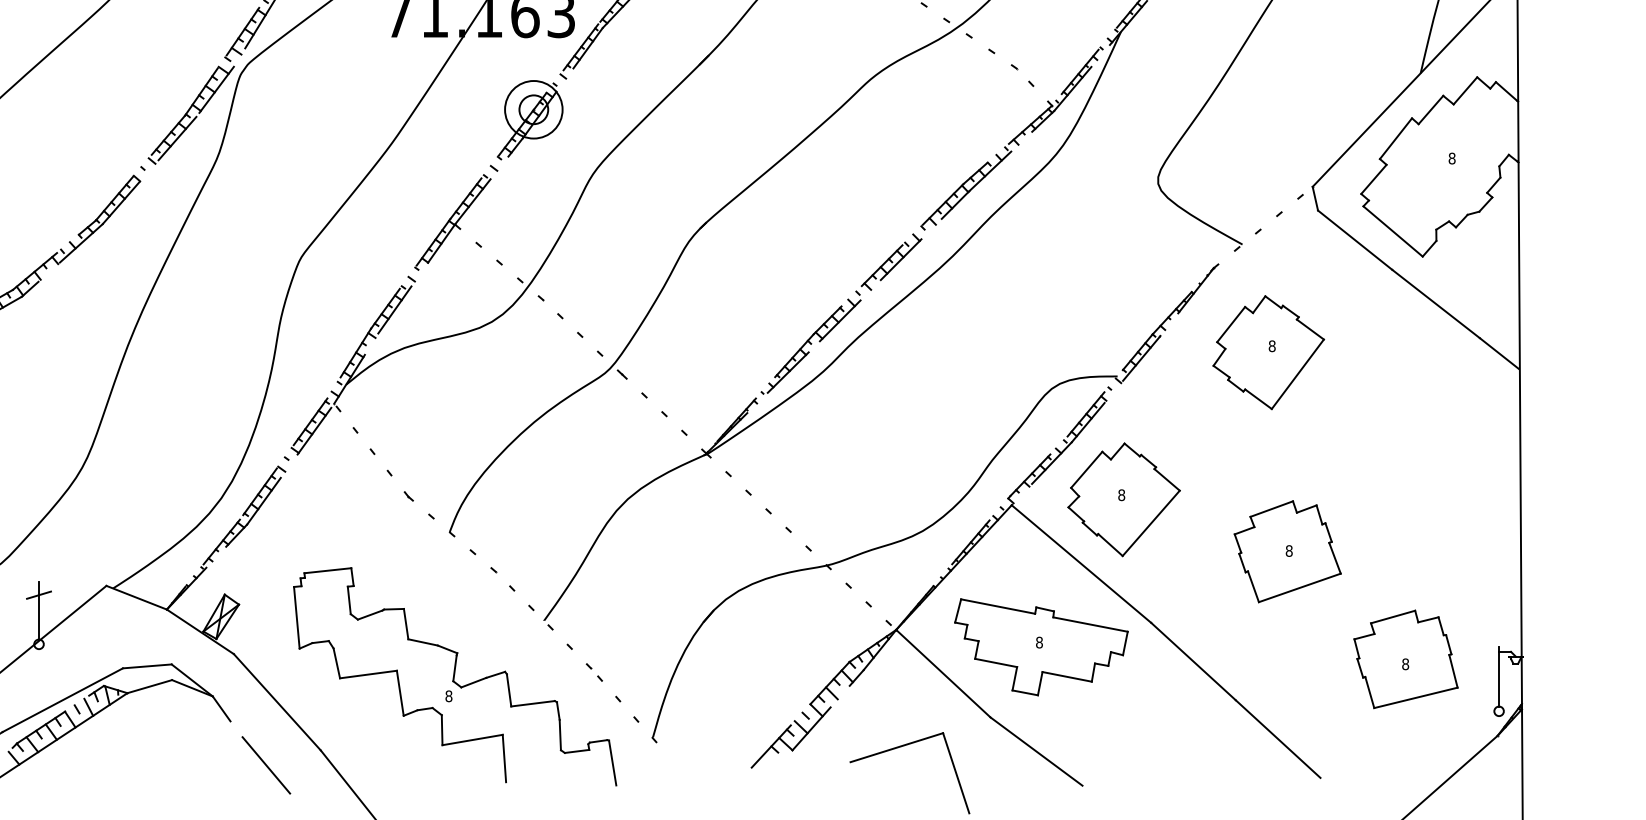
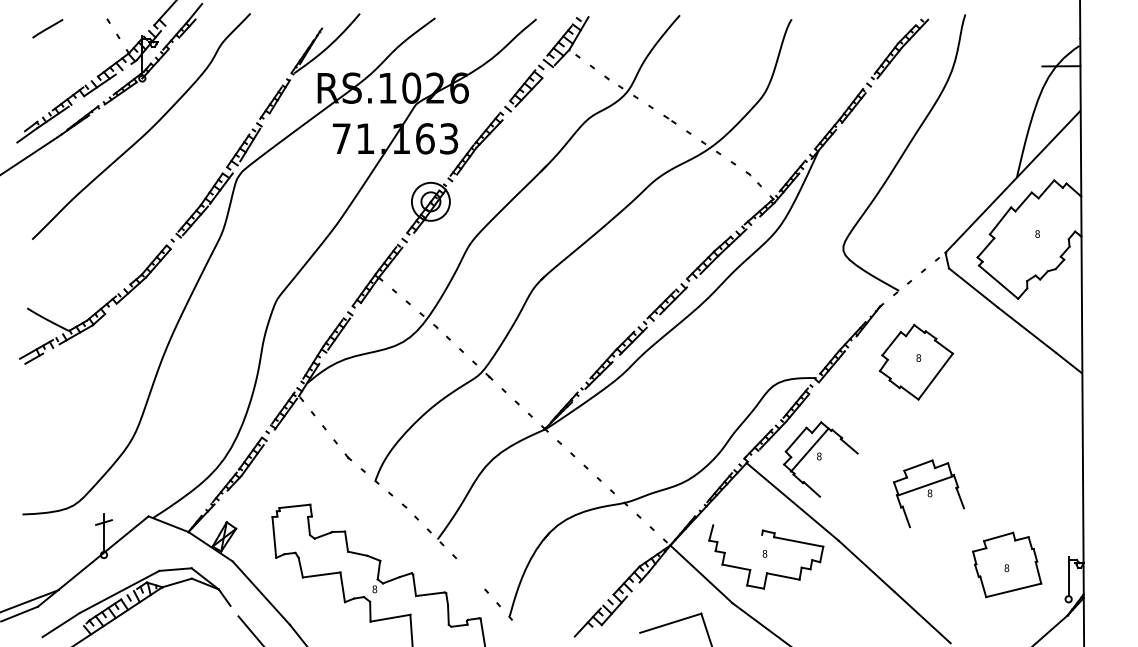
line: (1150, 522) -> (809, 449), moved
line: (1299, 587) -> (925, 485), moved
line: (997, 605) -> (737, 529), removed
part: (593, 672) -> (470, 573), removed

